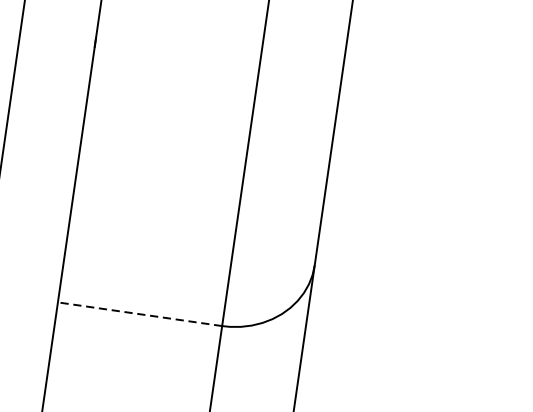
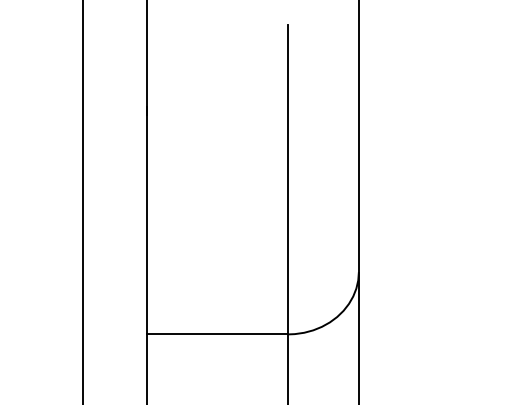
line: (139, 314) -> (217, 334), dashed -> solid

